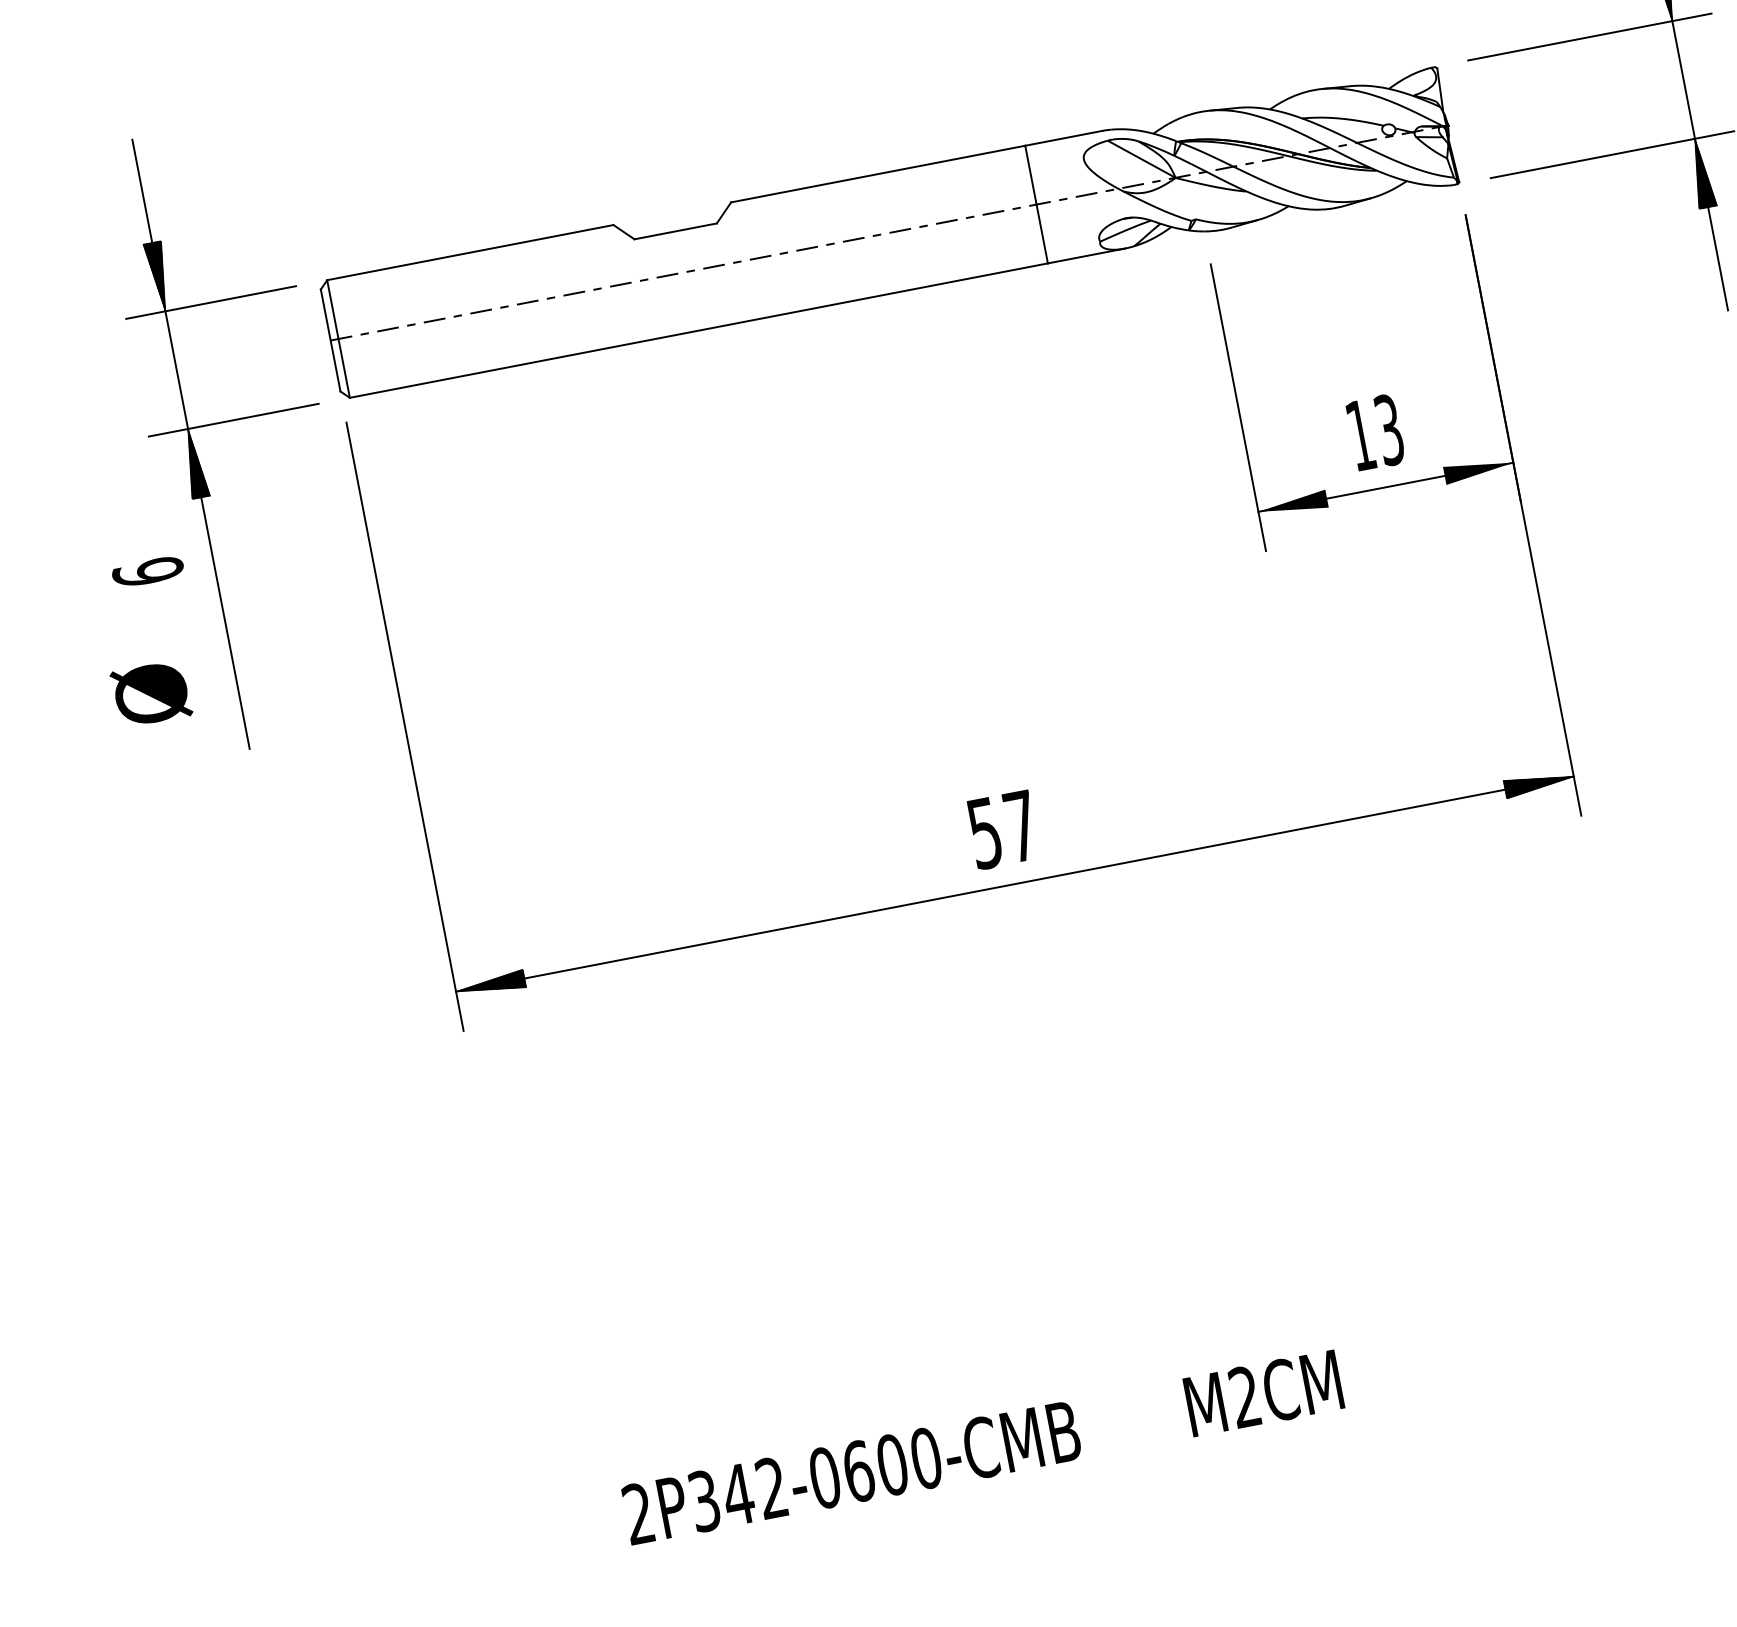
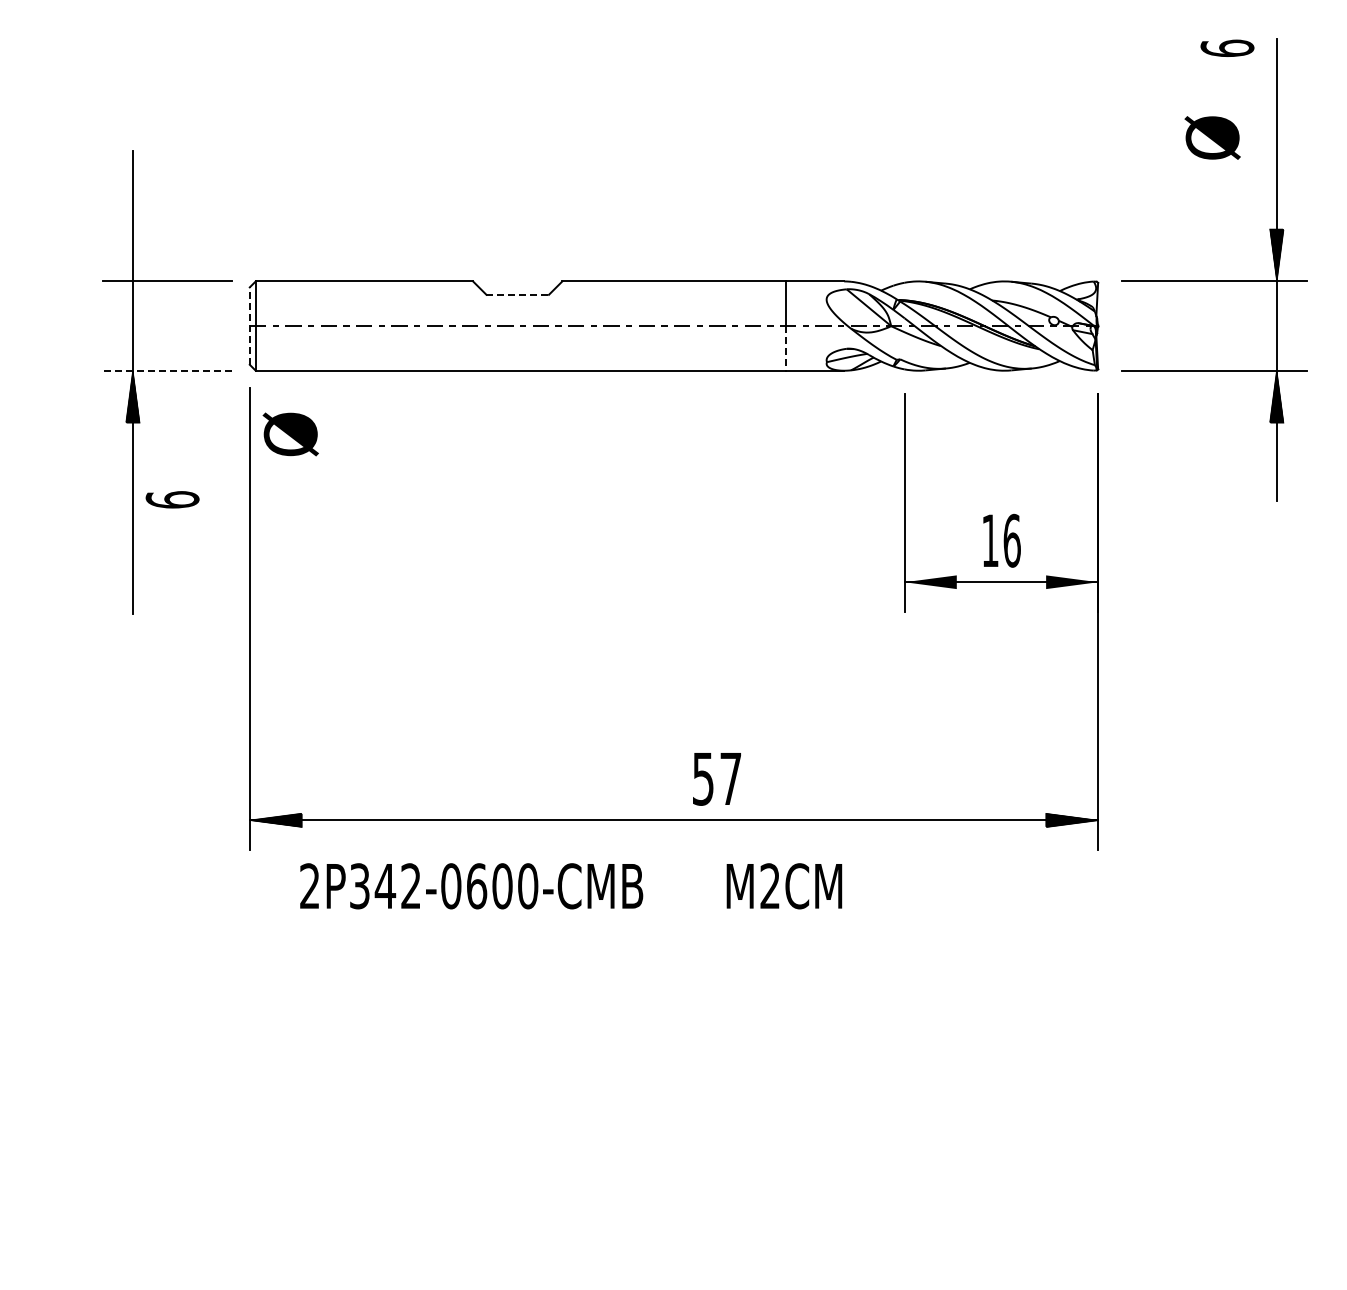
line: (676, 230) -> (518, 294), solid -> dashed
line: (1042, 234) -> (785, 348), solid -> dashed
hatch: (158, 277) -> (132, 255), removed
line: (330, 341) -> (249, 326), solid -> dashed
line: (233, 419) -> (167, 370), solid -> dashed
text: (1388, 429) -> (1011, 540), 13 -> 16
text: (147, 571) -> (172, 499), moved
text: (151, 694) -> (290, 434), moved
text: (1002, 830) -> (716, 779), moved
text: (983, 1447) -> (571, 886), moved

